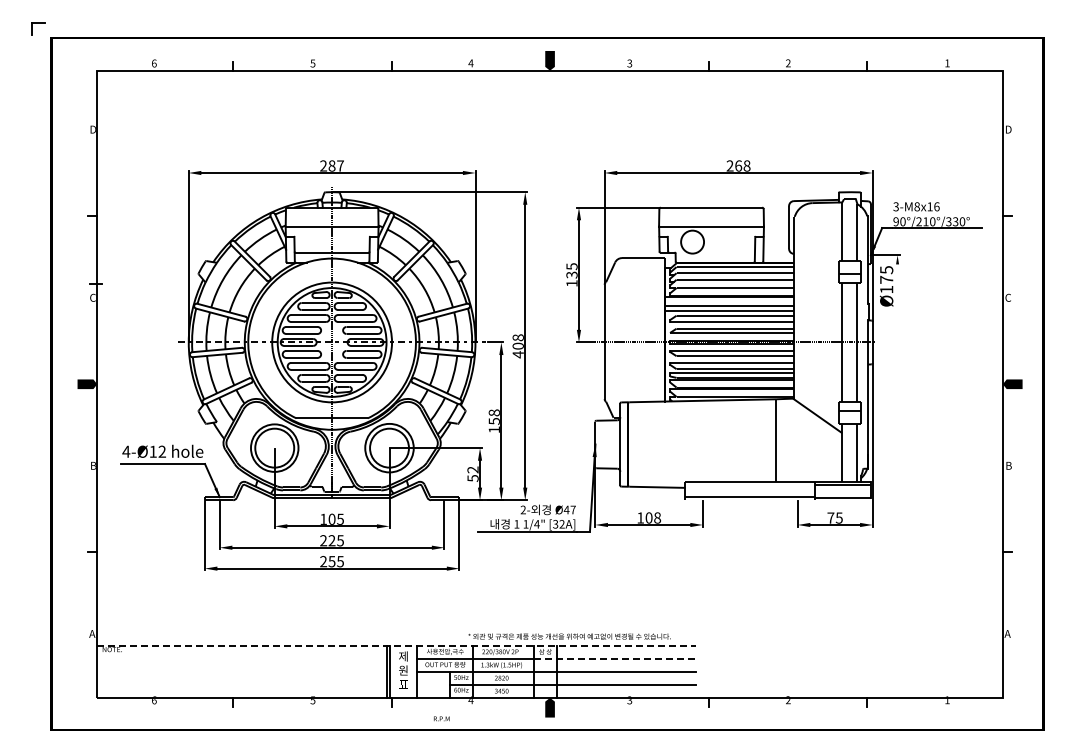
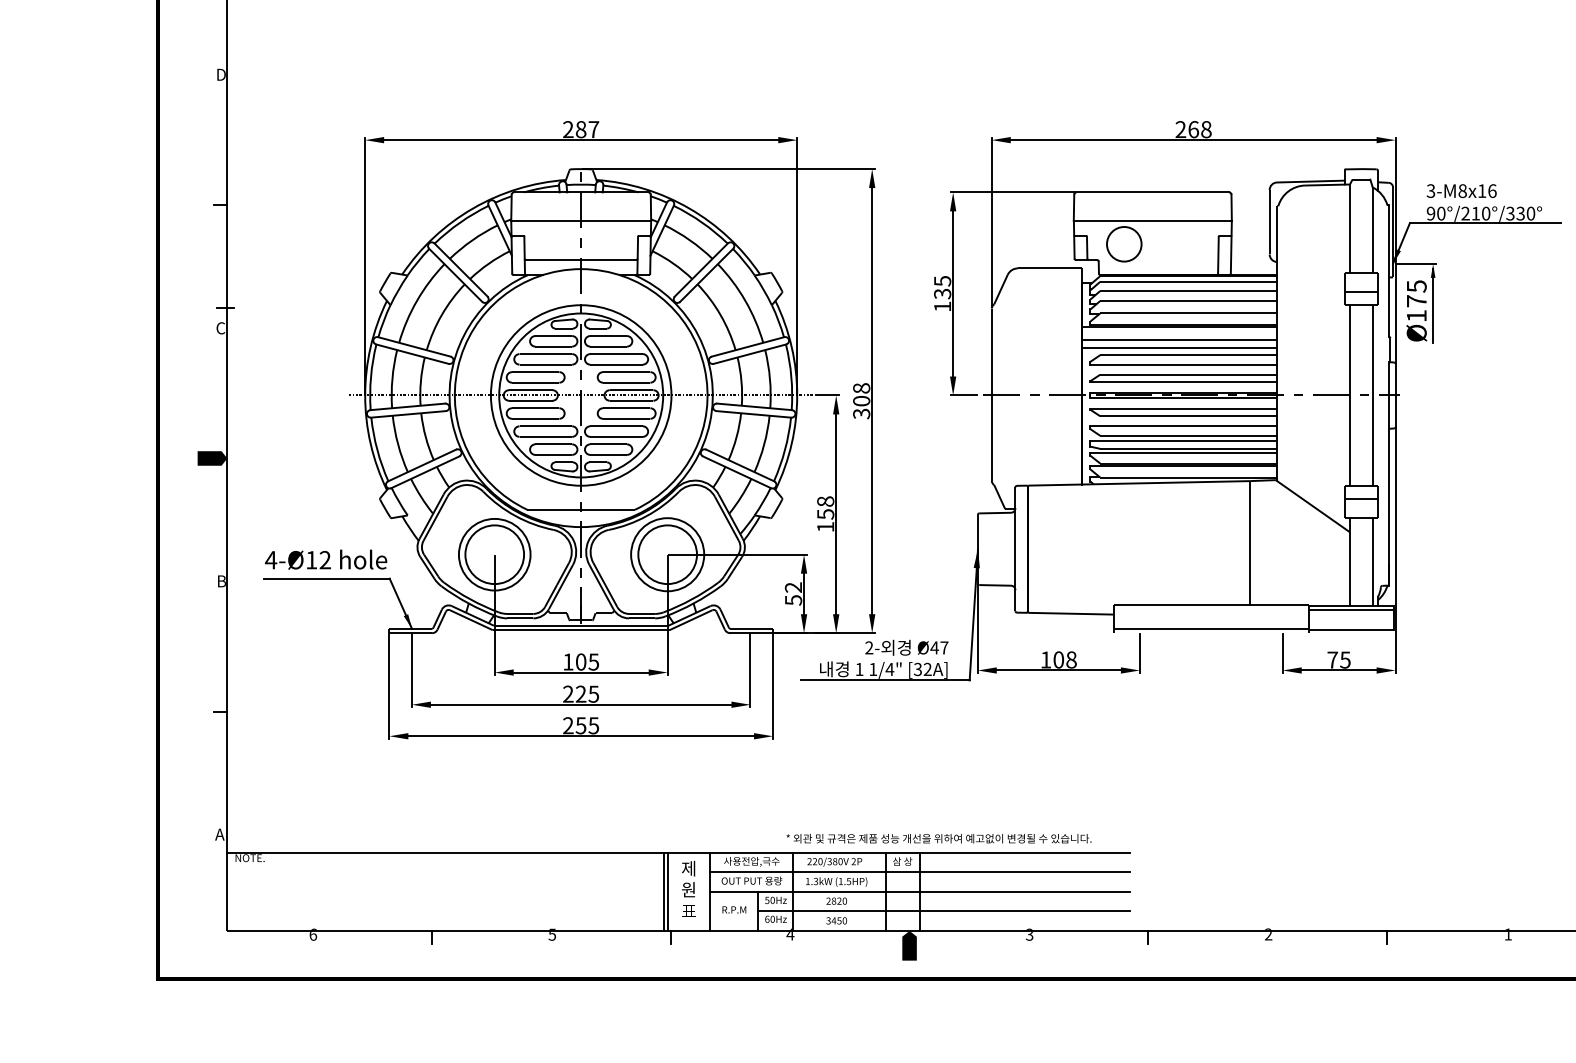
line: (897, 282) -> (1433, 305), added
text: (517, 354) -> (860, 413), 408 -> 308
line: (397, 645) -> (679, 852), dashed -> solid
line: (615, 658) -> (1008, 871), dashed -> solid
text: (441, 718) -> (733, 909), moved

